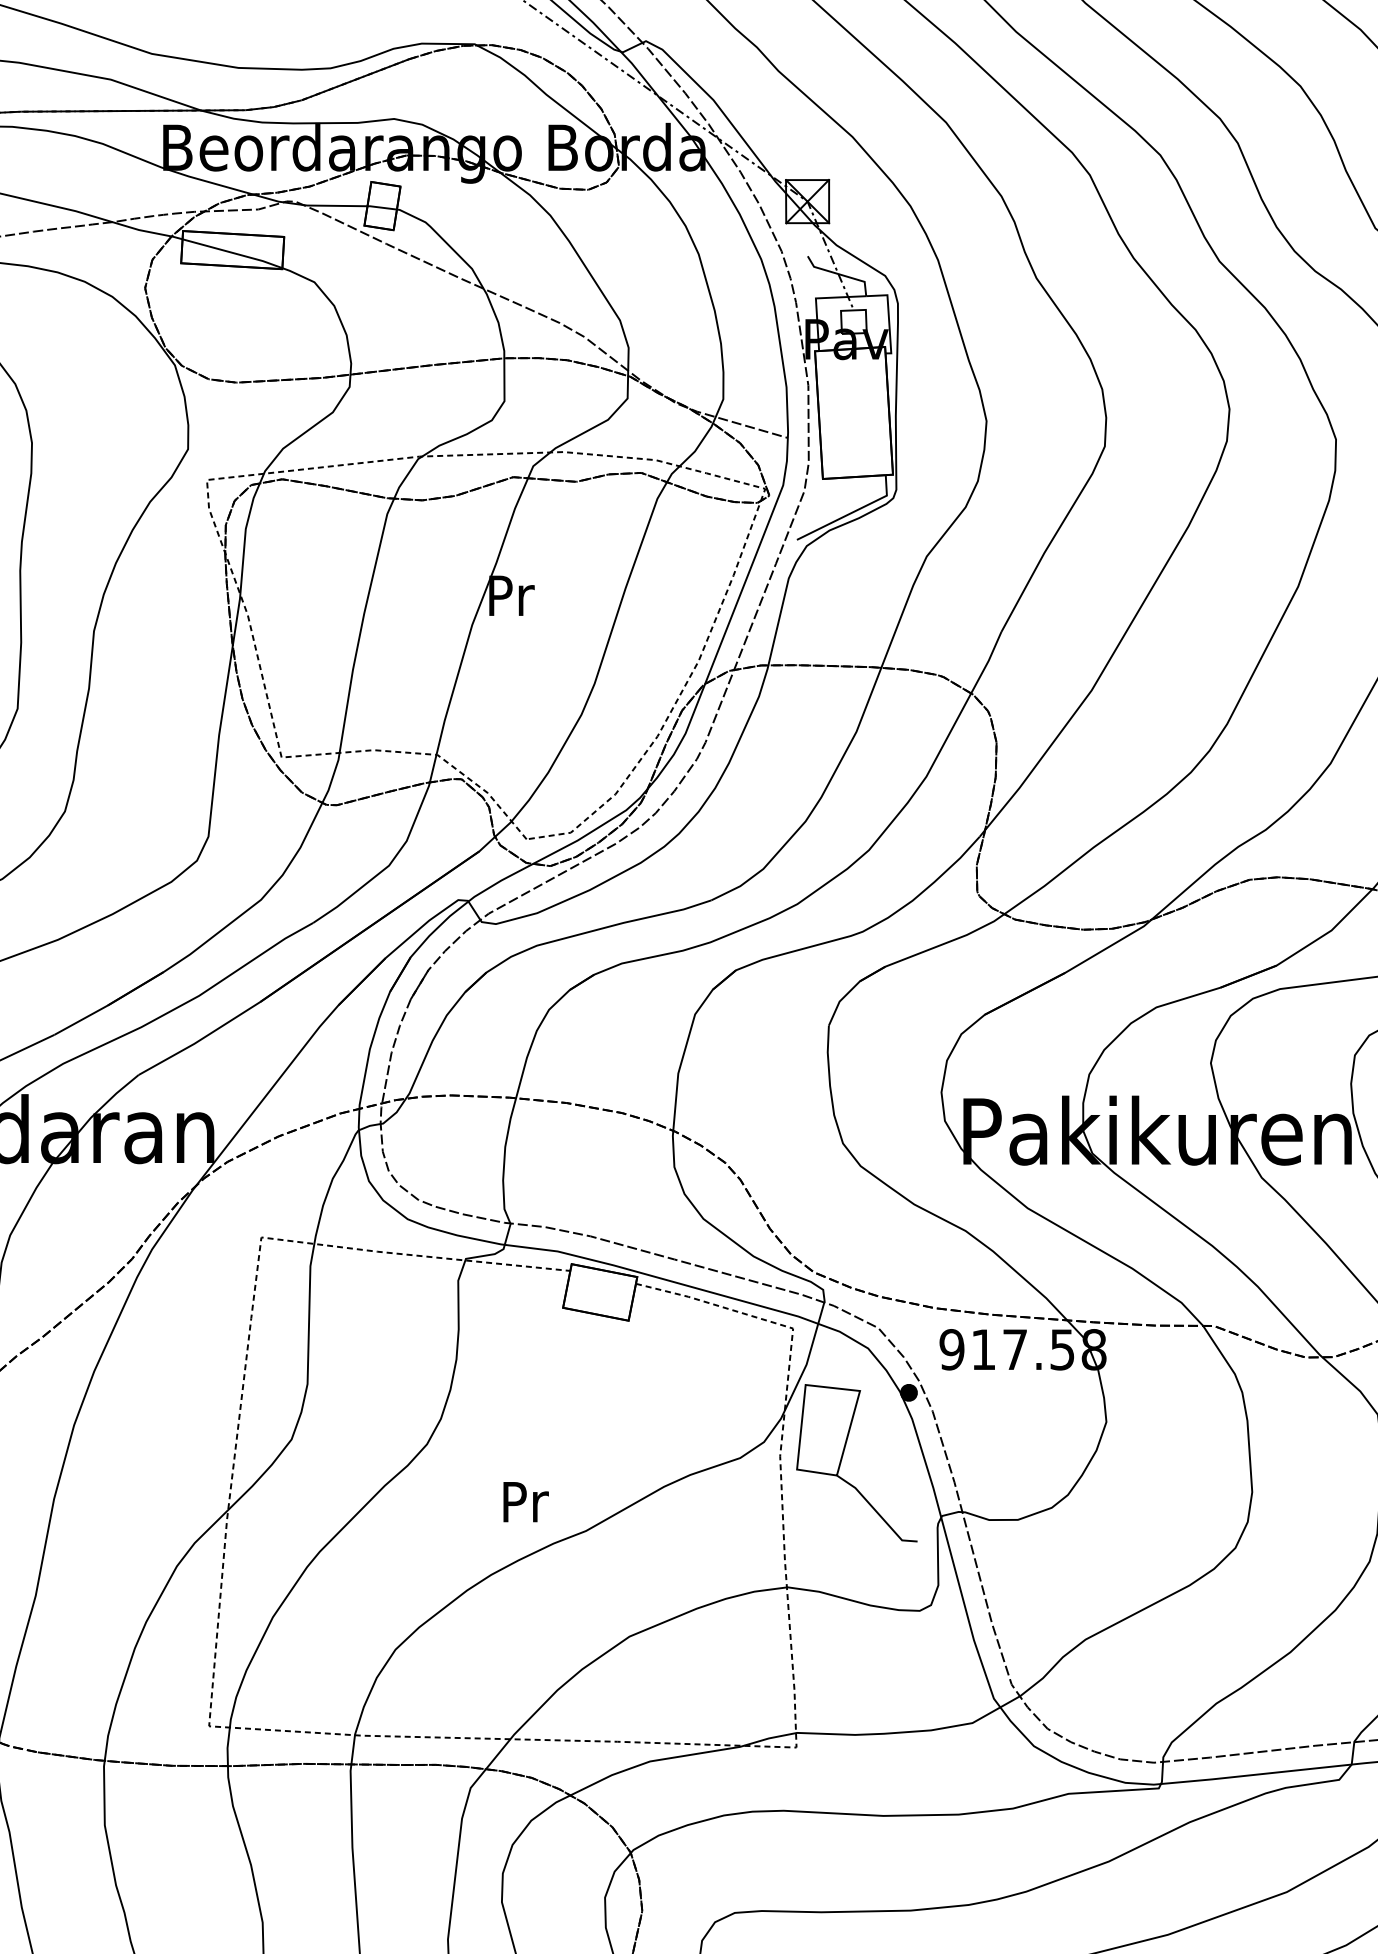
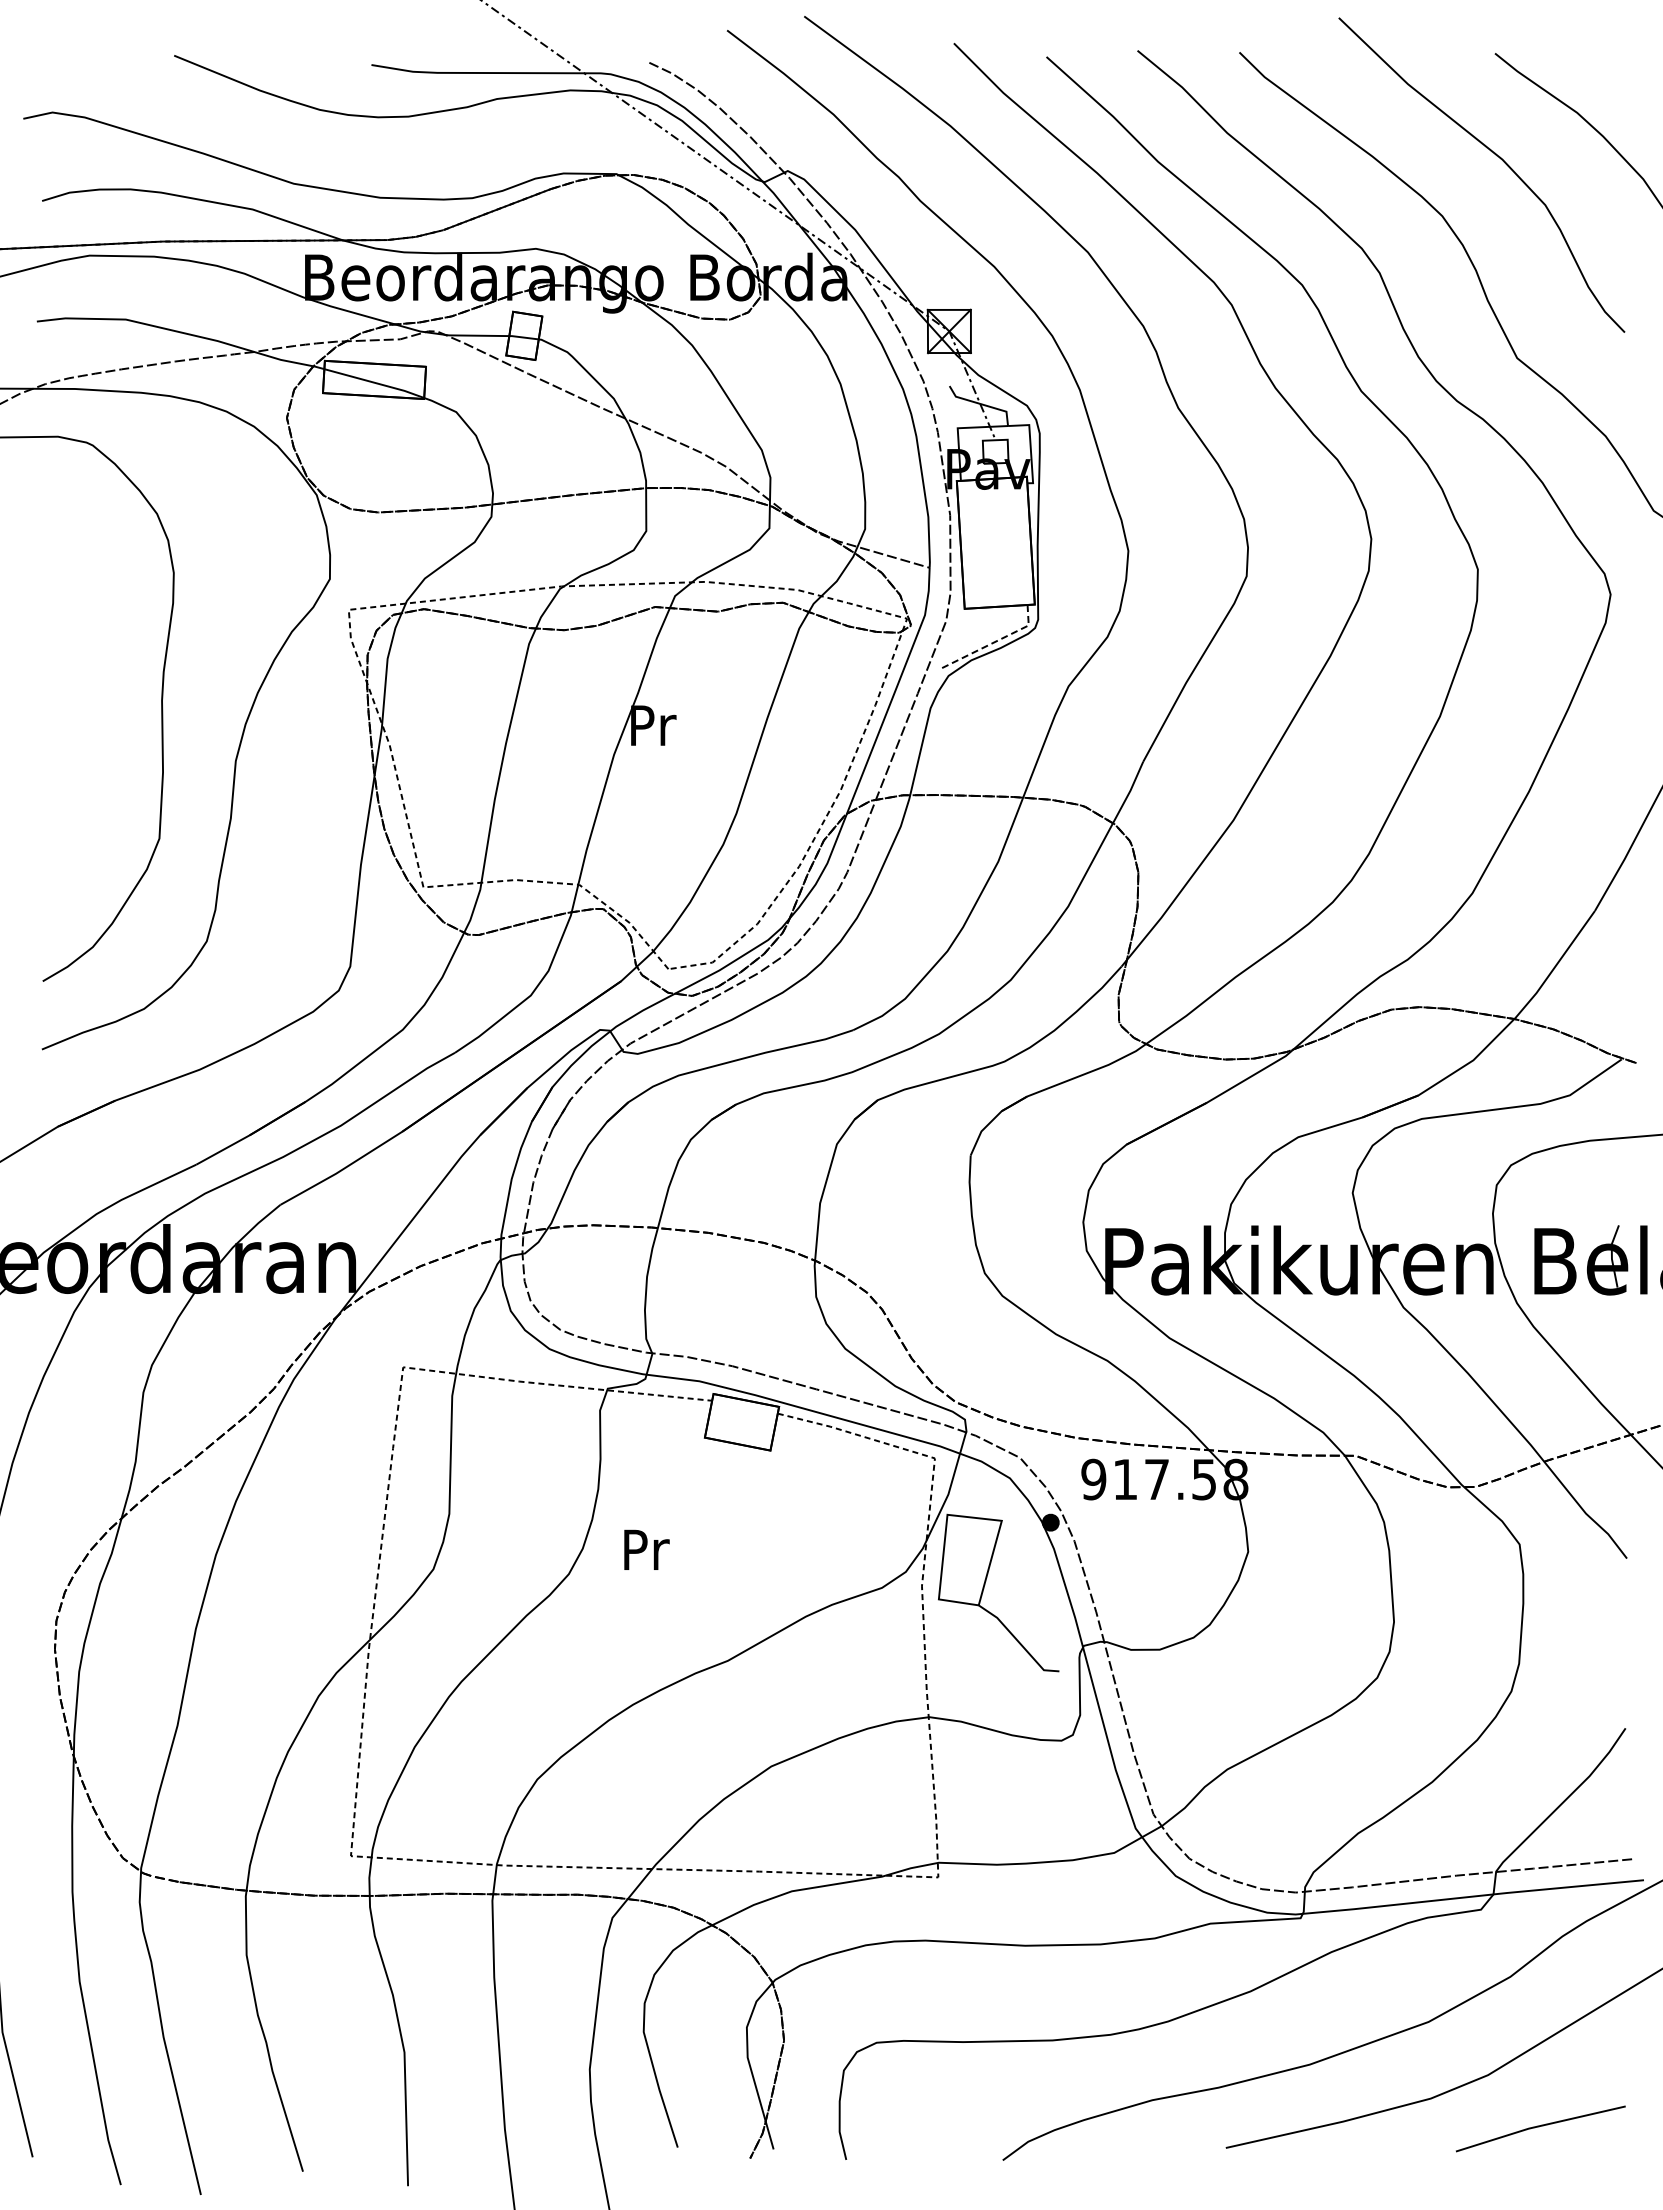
line: (851, 513) -> (993, 643), solid -> dashed
text: (525, 1501) -> (646, 1549), moved

